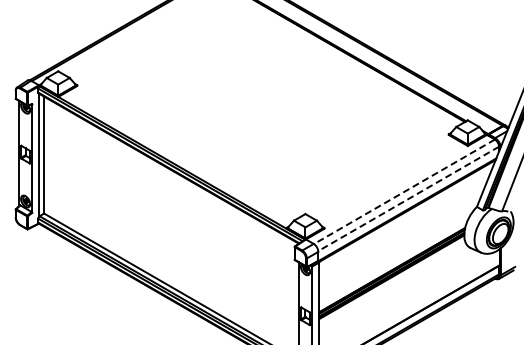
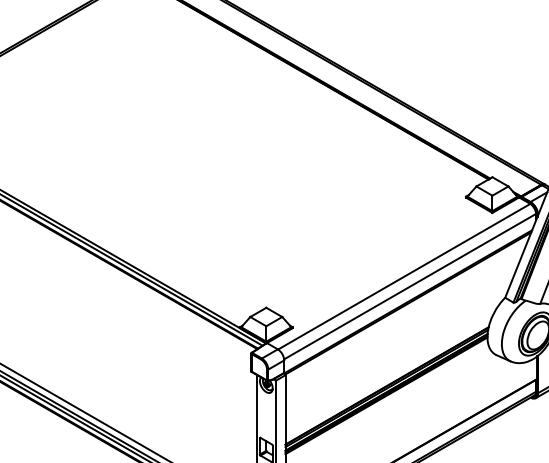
line: (404, 191) -> (404, 276), dashed -> solid
line: (408, 199) -> (409, 287), dashed -> solid

